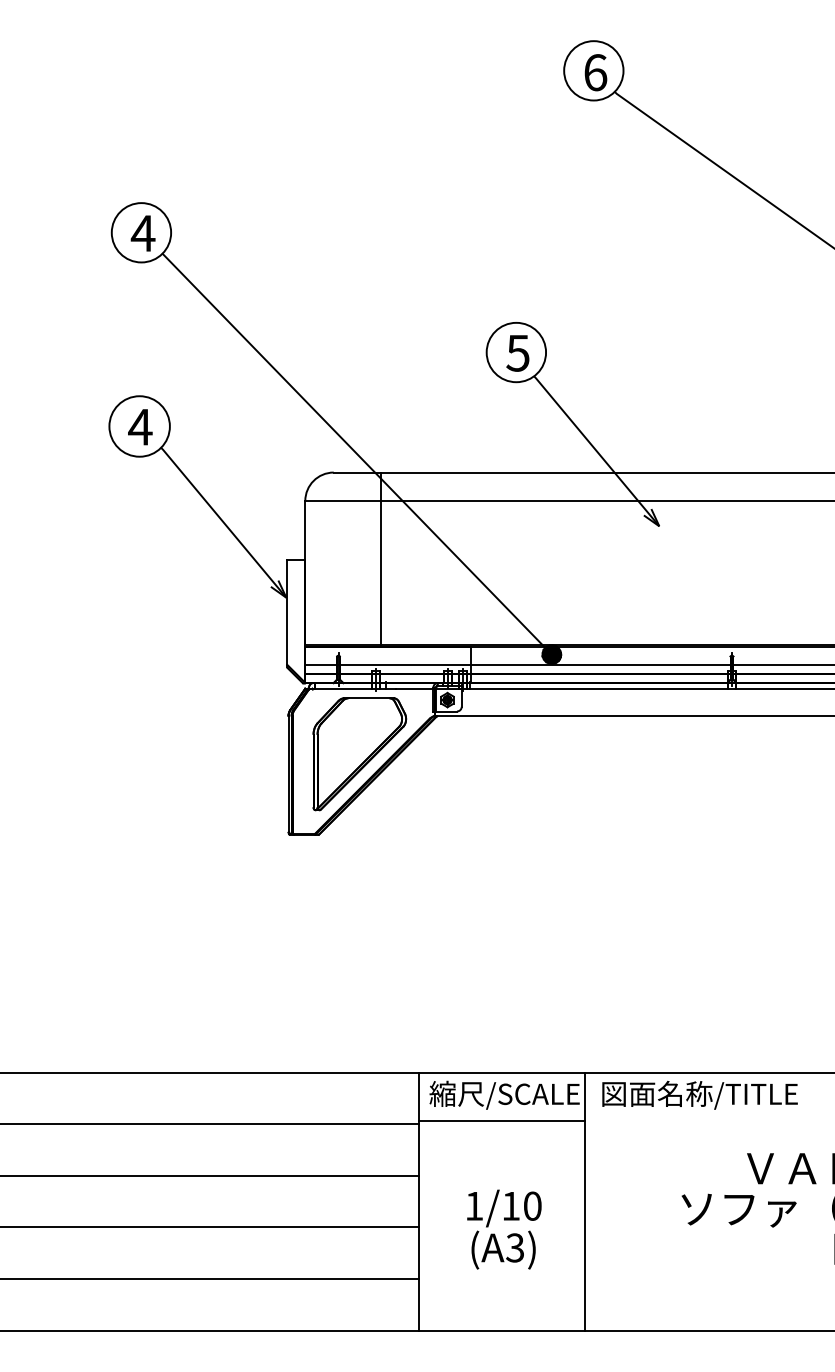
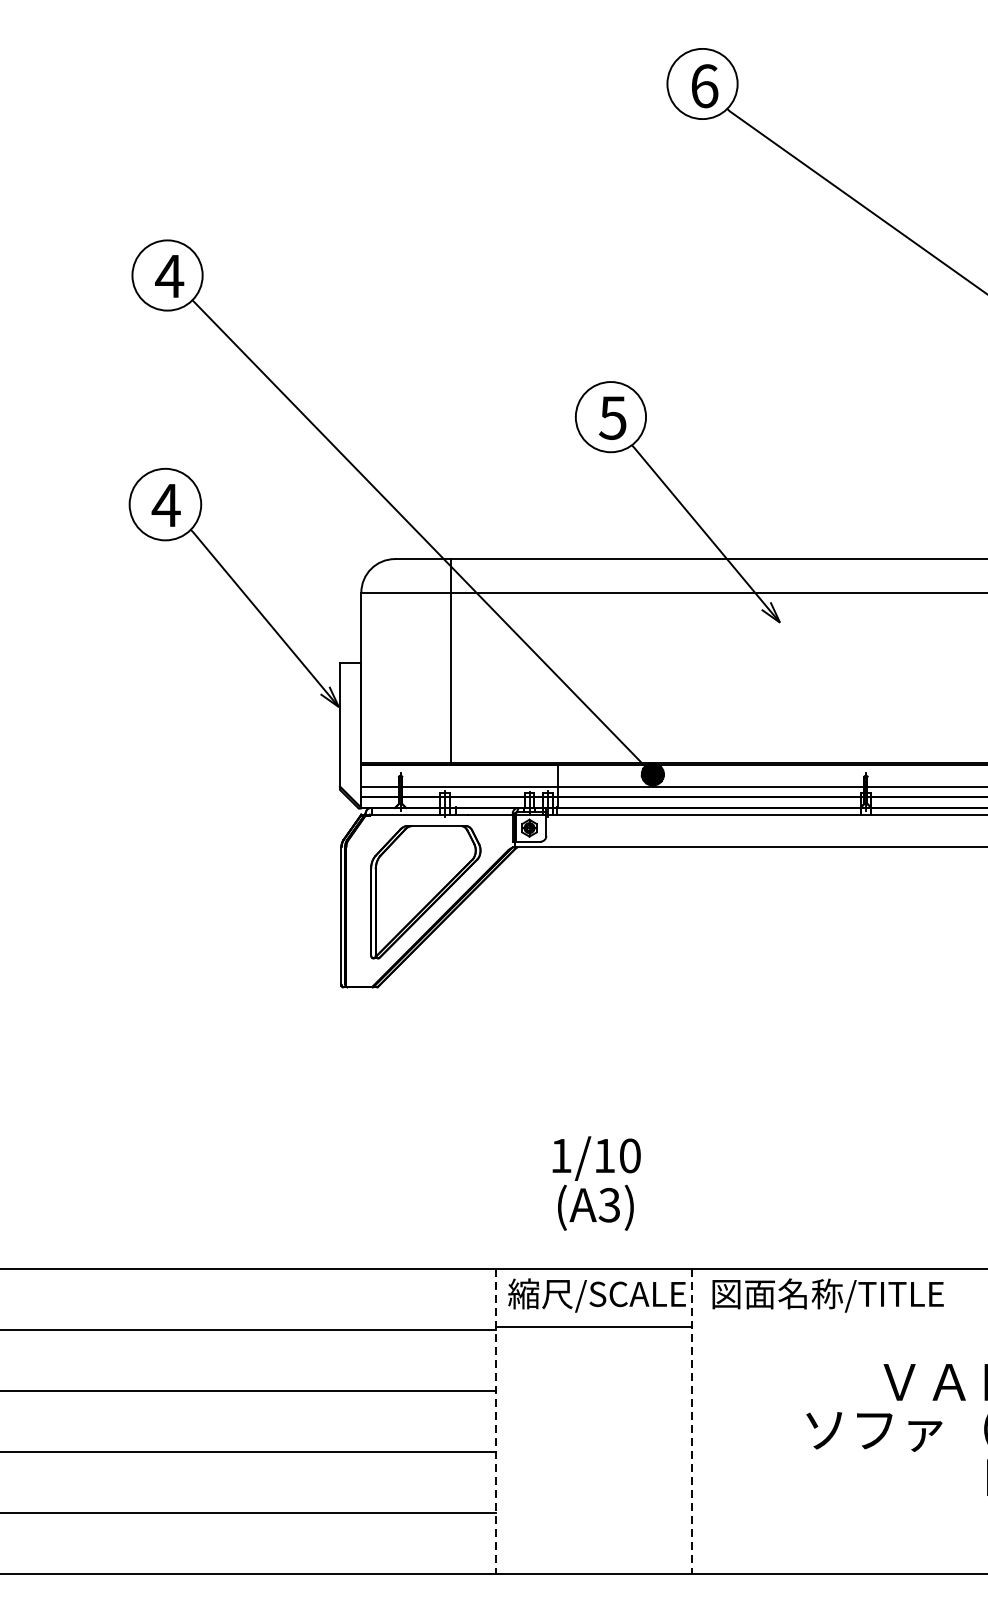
line: (419, 1202) -> (496, 1422), solid -> dashed
line: (585, 1202) -> (692, 1422), solid -> dashed
text: (504, 1229) -> (596, 1183), moved

